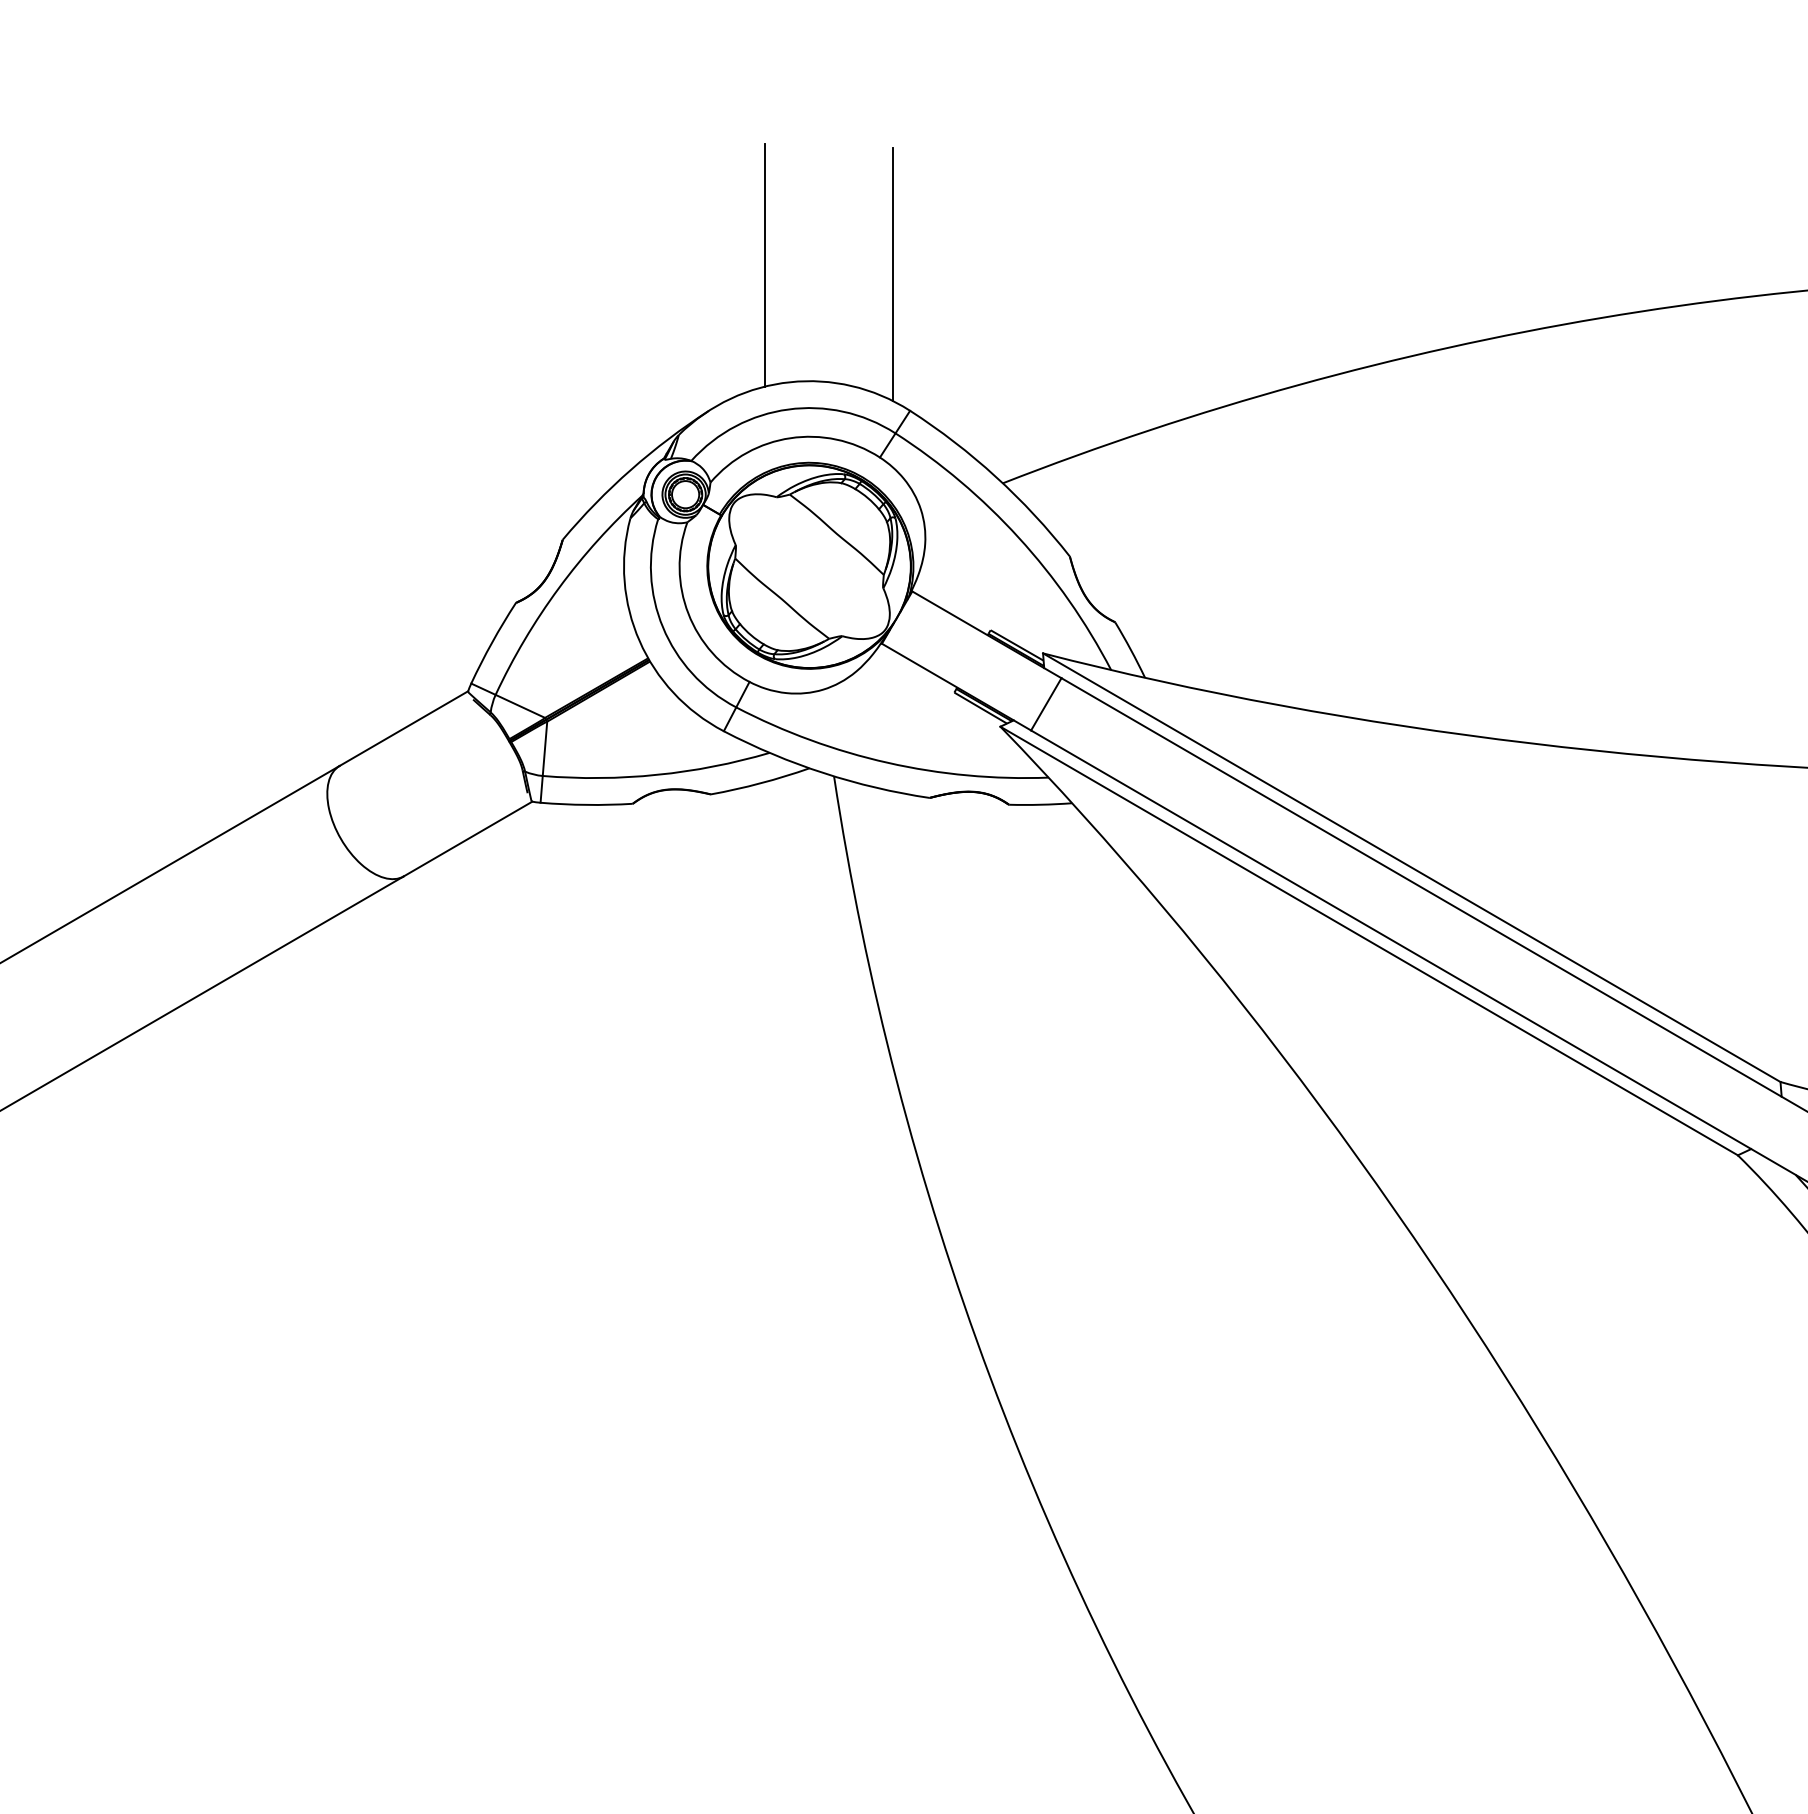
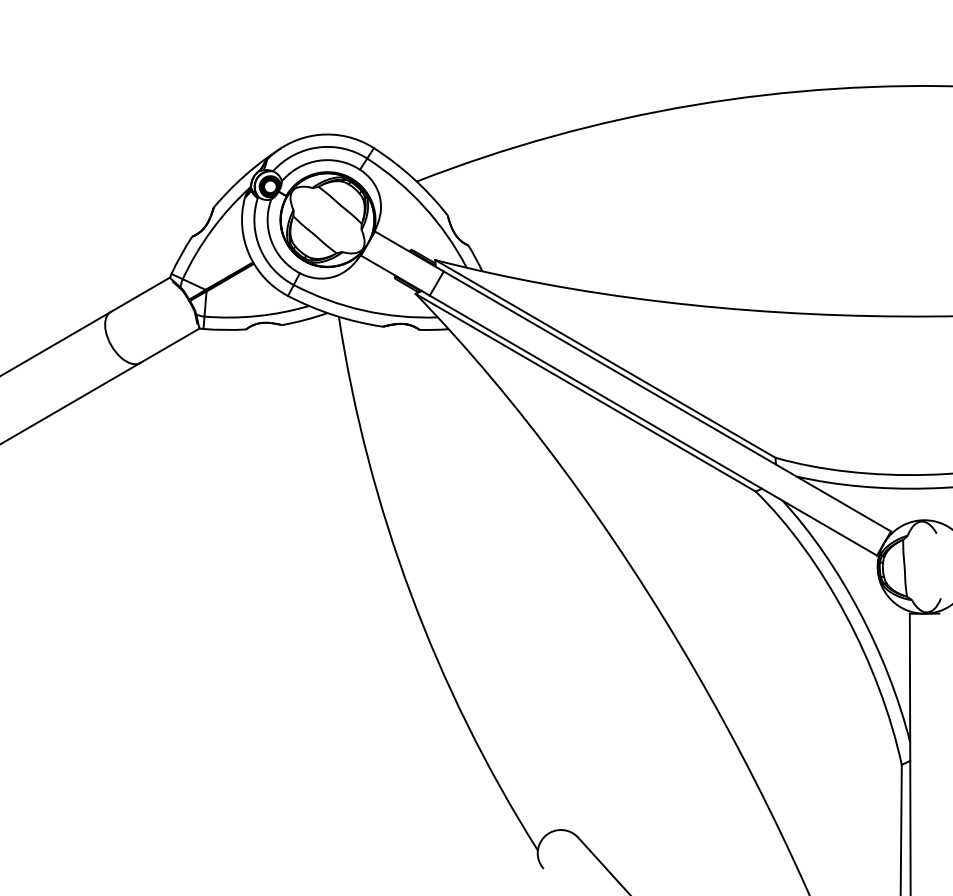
line: (766, 264) -> (307, 80), removed
line: (893, 274) -> (366, 85), removed

